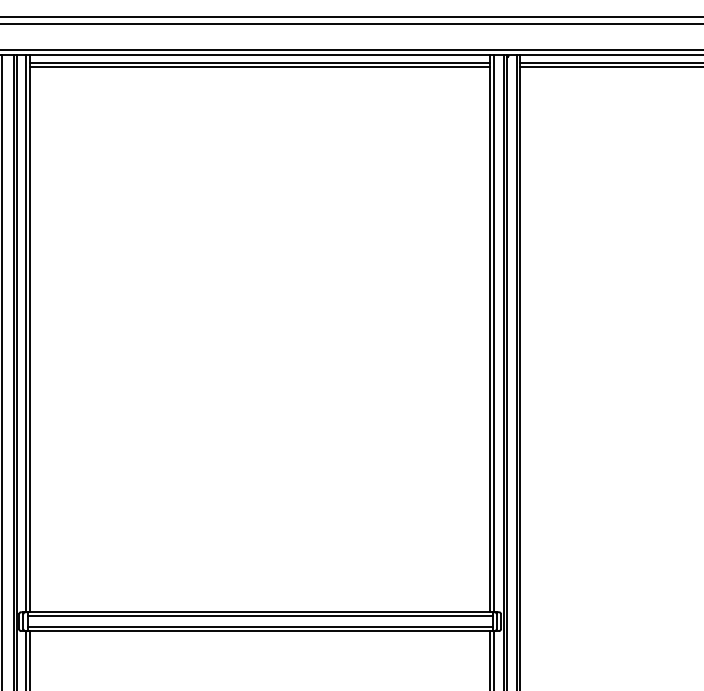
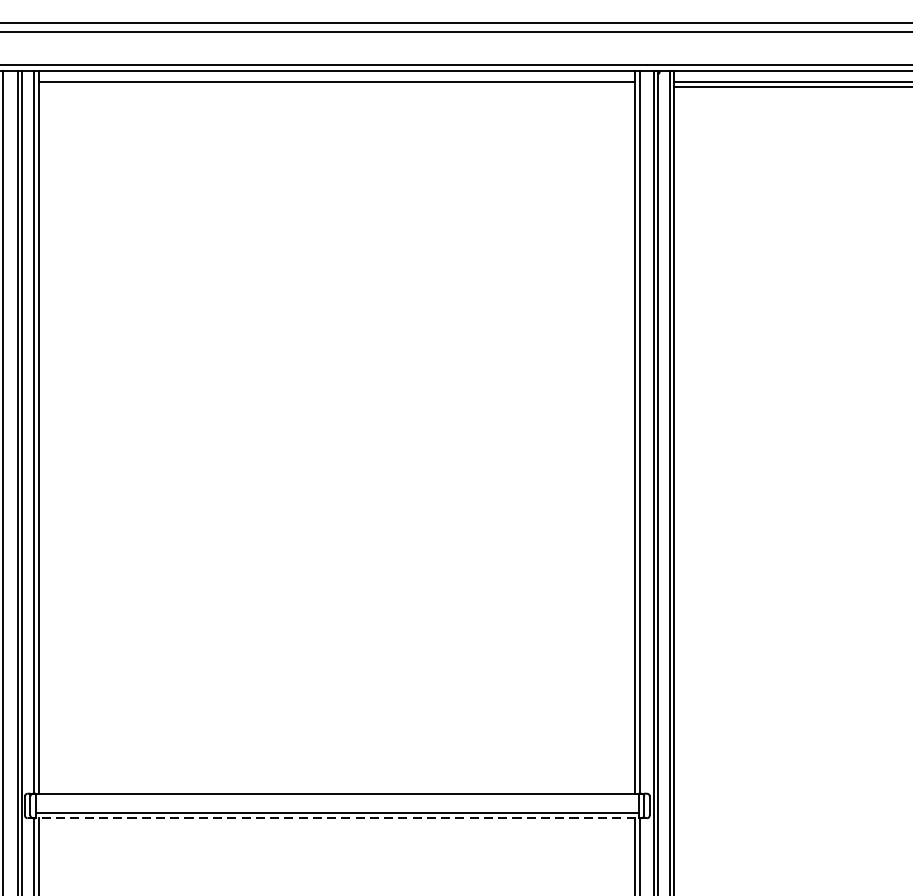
line: (260, 66) -> (337, 86), removed
line: (259, 616) -> (336, 799), removed
line: (260, 631) -> (337, 818), solid -> dashed

